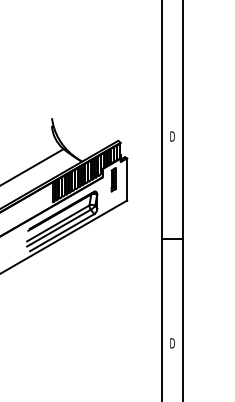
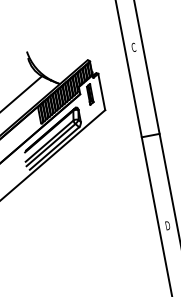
text: (172, 136) -> (133, 47), D -> C

